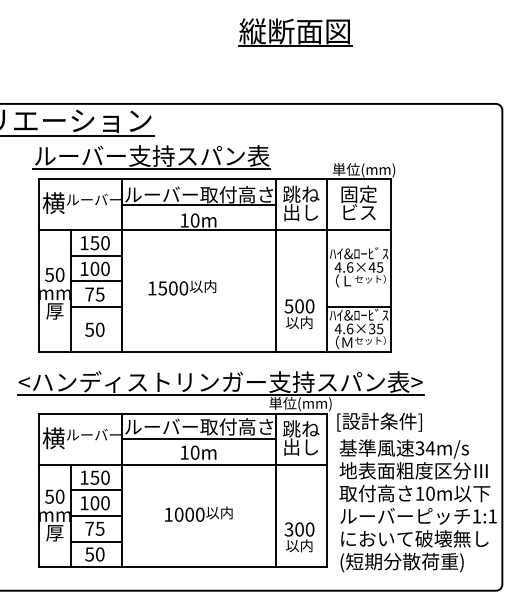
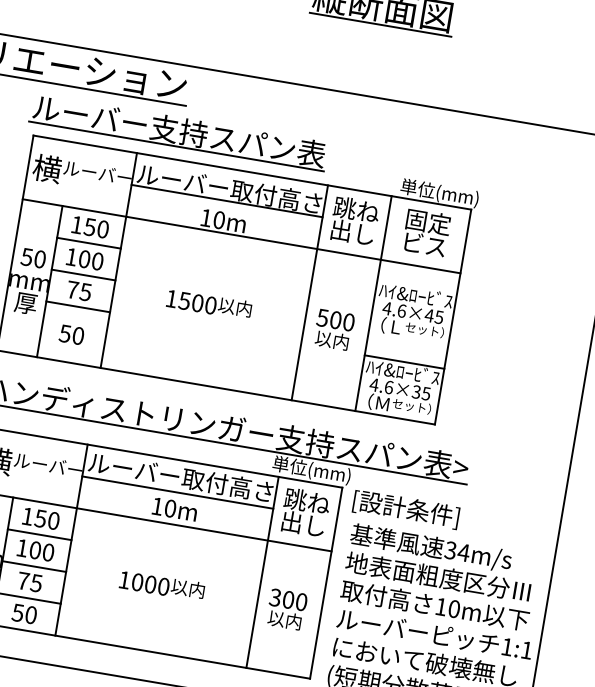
text: (182, 287) -> (209, 304), moved
text: (299, 314) -> (334, 330), moved
text: (299, 537) -> (286, 609), moved

